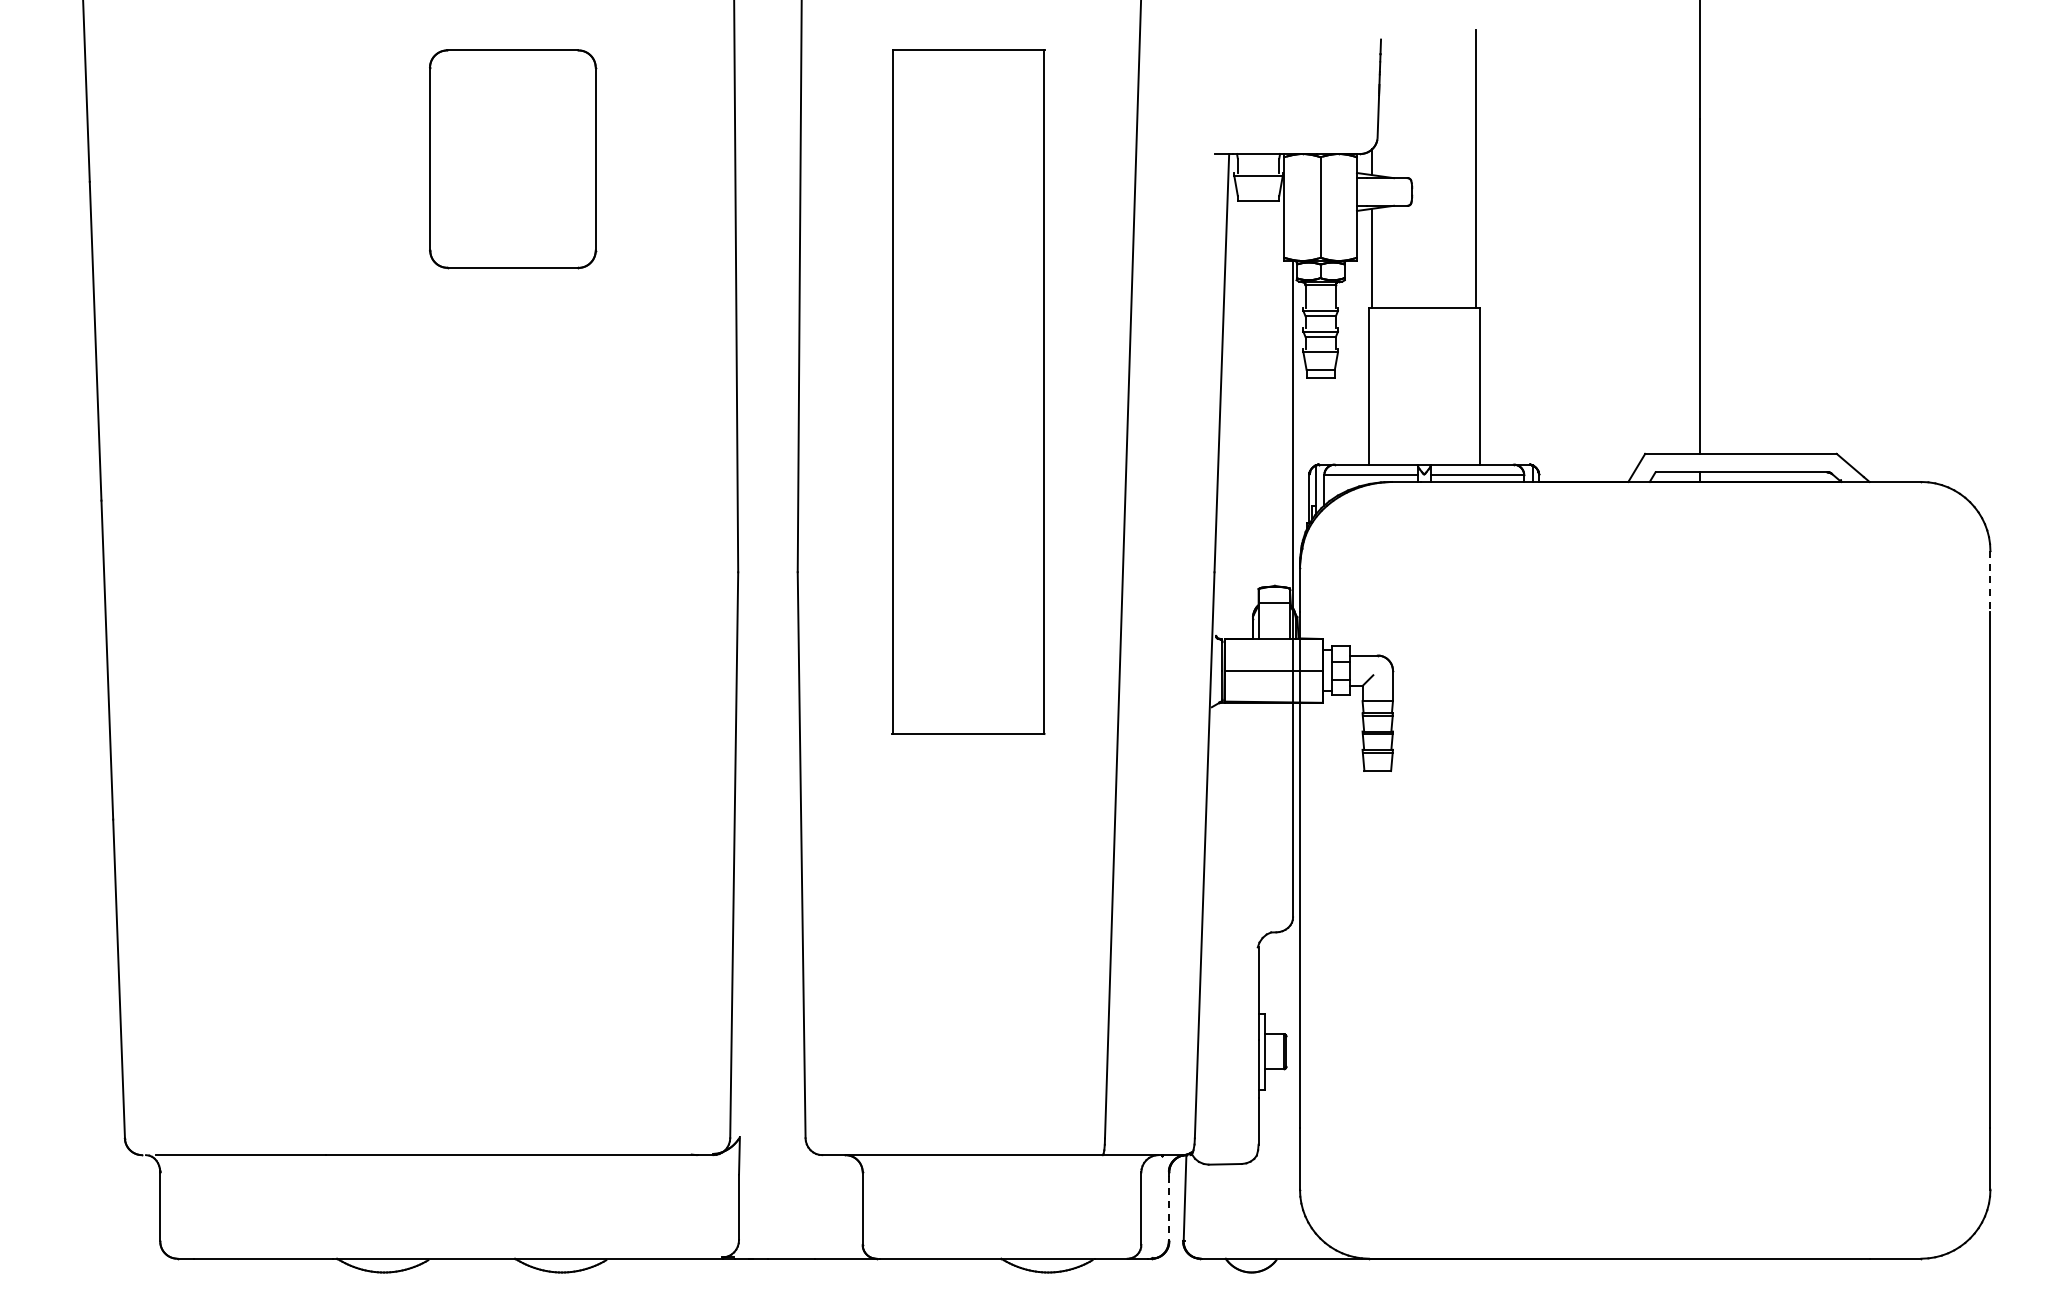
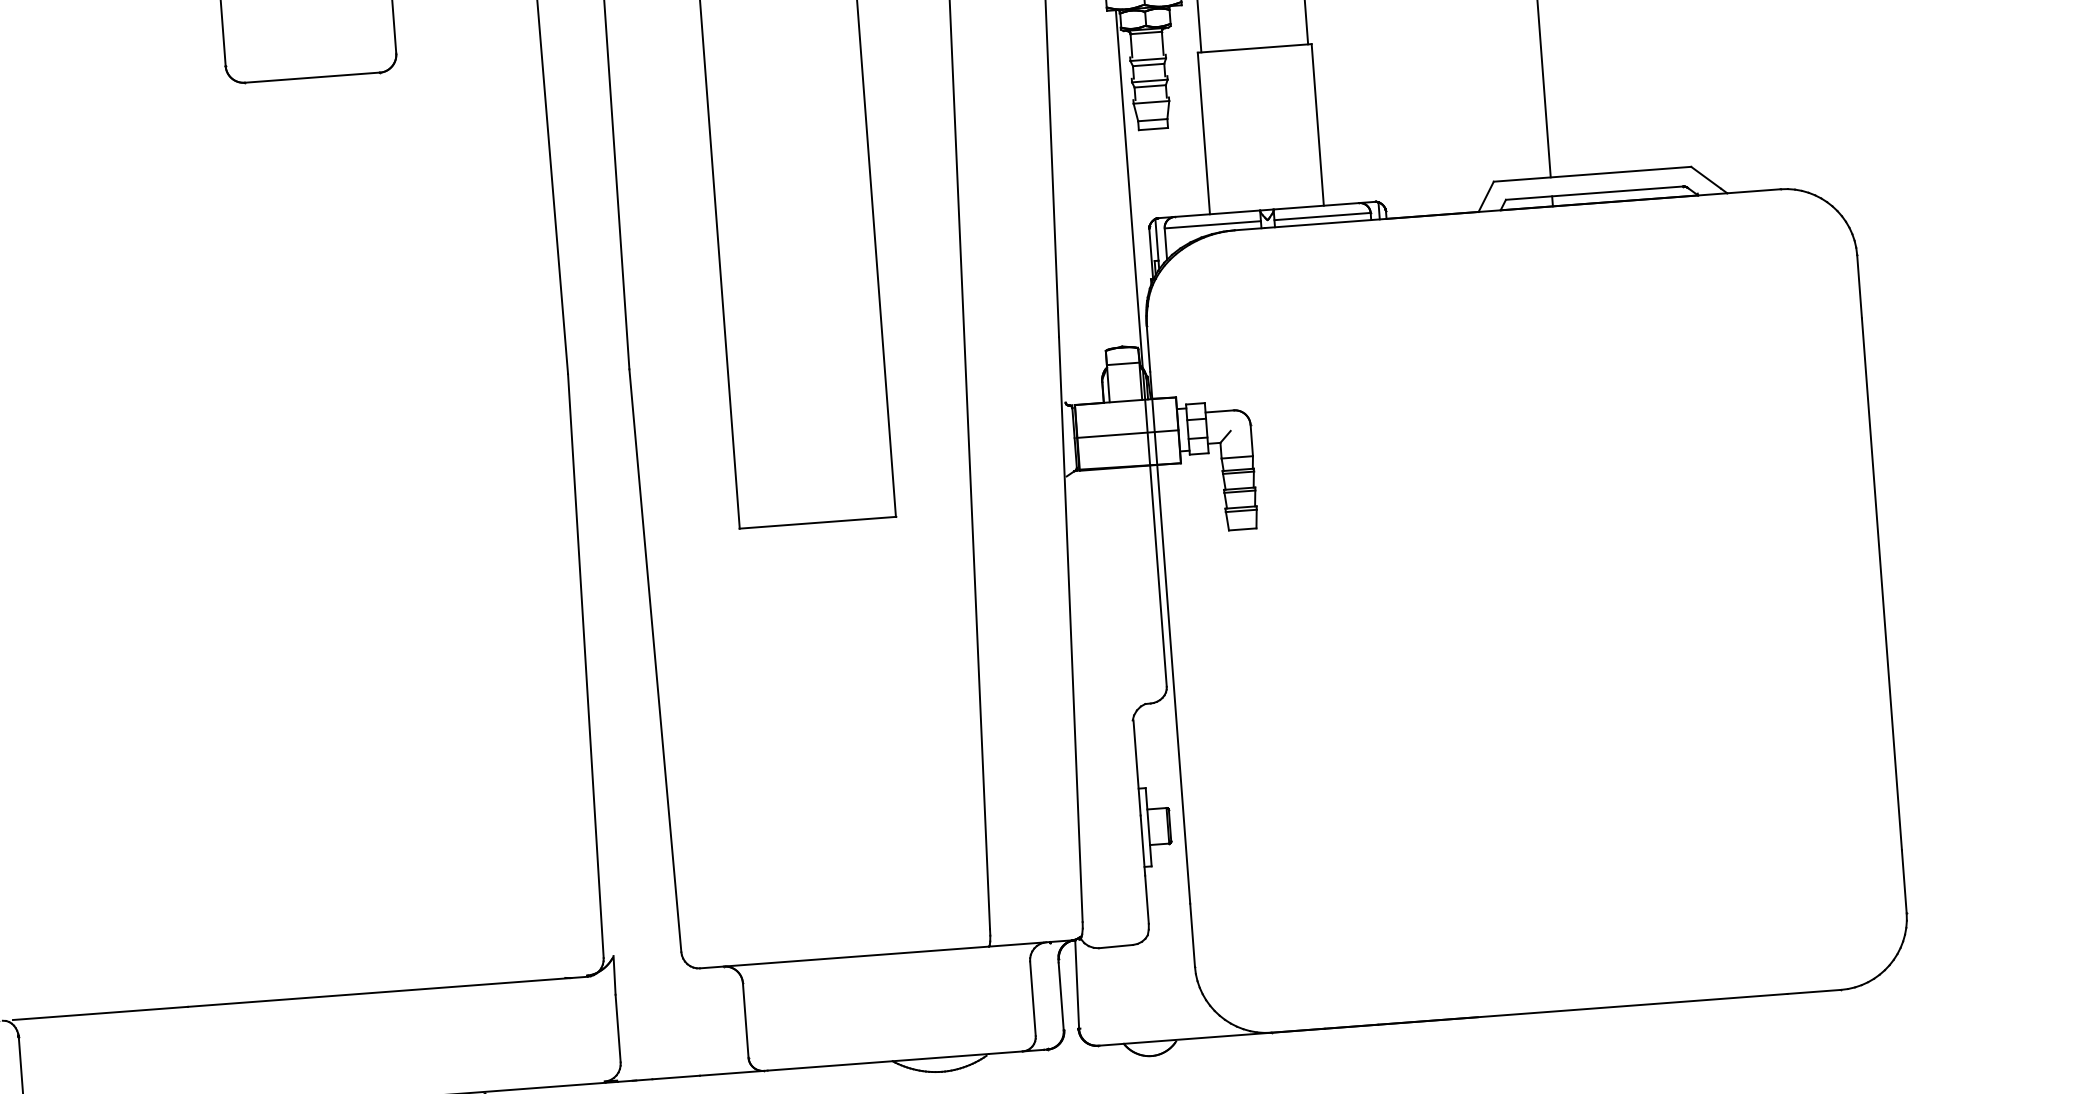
line: (1990, 581) -> (1859, 286), dashed -> solid
line: (1168, 1208) -> (1060, 996), dashed -> solid

